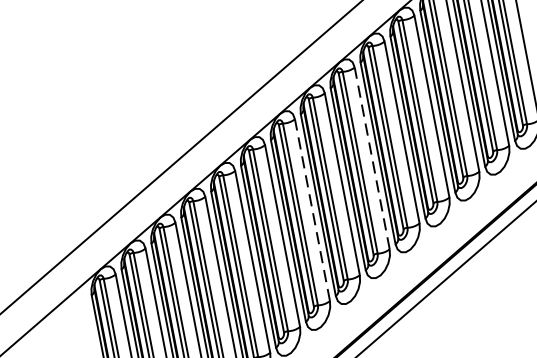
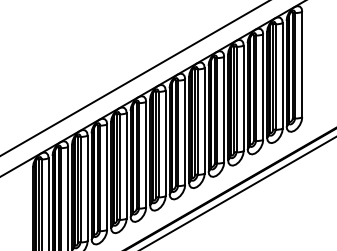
line: (371, 157) -> (204, 120), dashed -> solid
line: (312, 210) -> (165, 143), dashed -> solid

